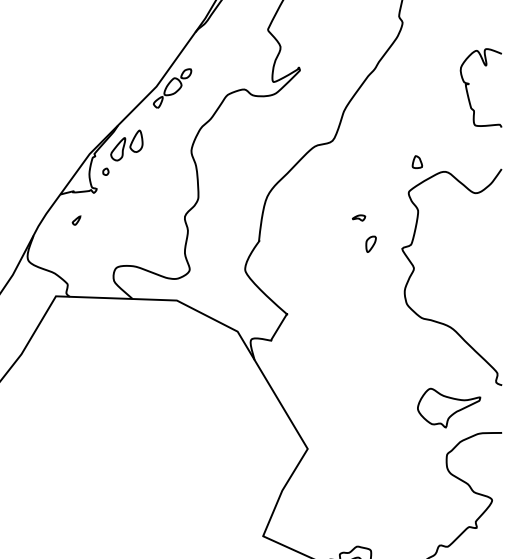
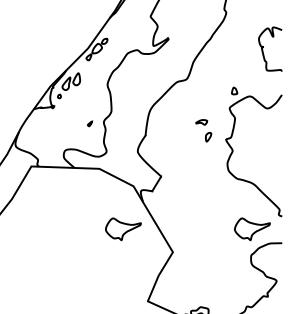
part: (358, 218) -> (201, 122), size x1.6
part: (77, 219) -> (90, 123), moved
part: (219, 408) -> (123, 229), added

